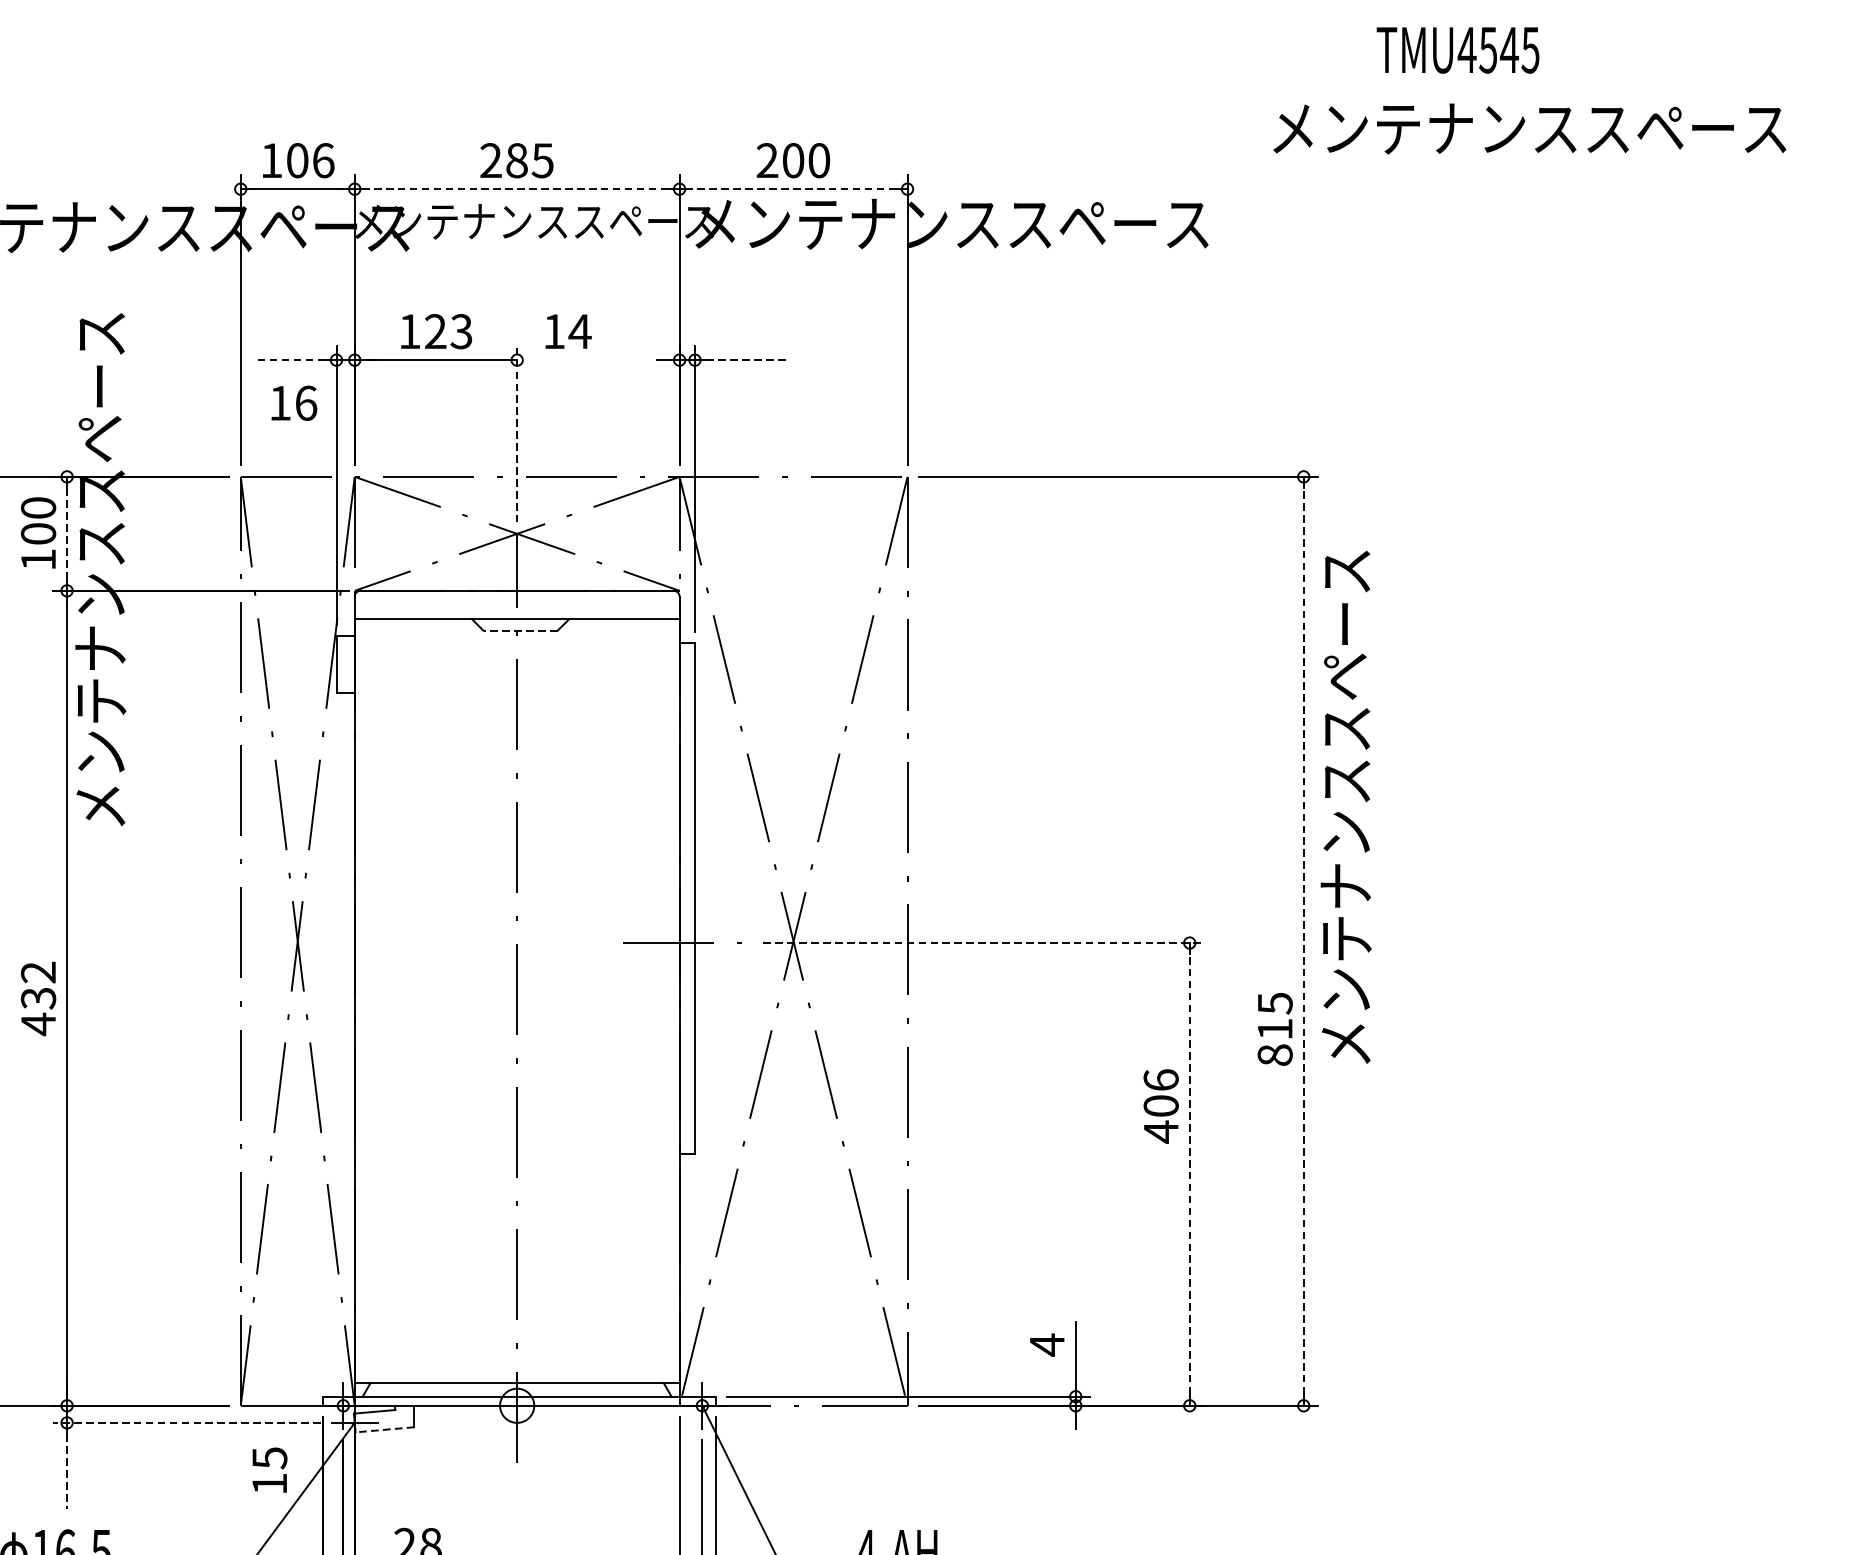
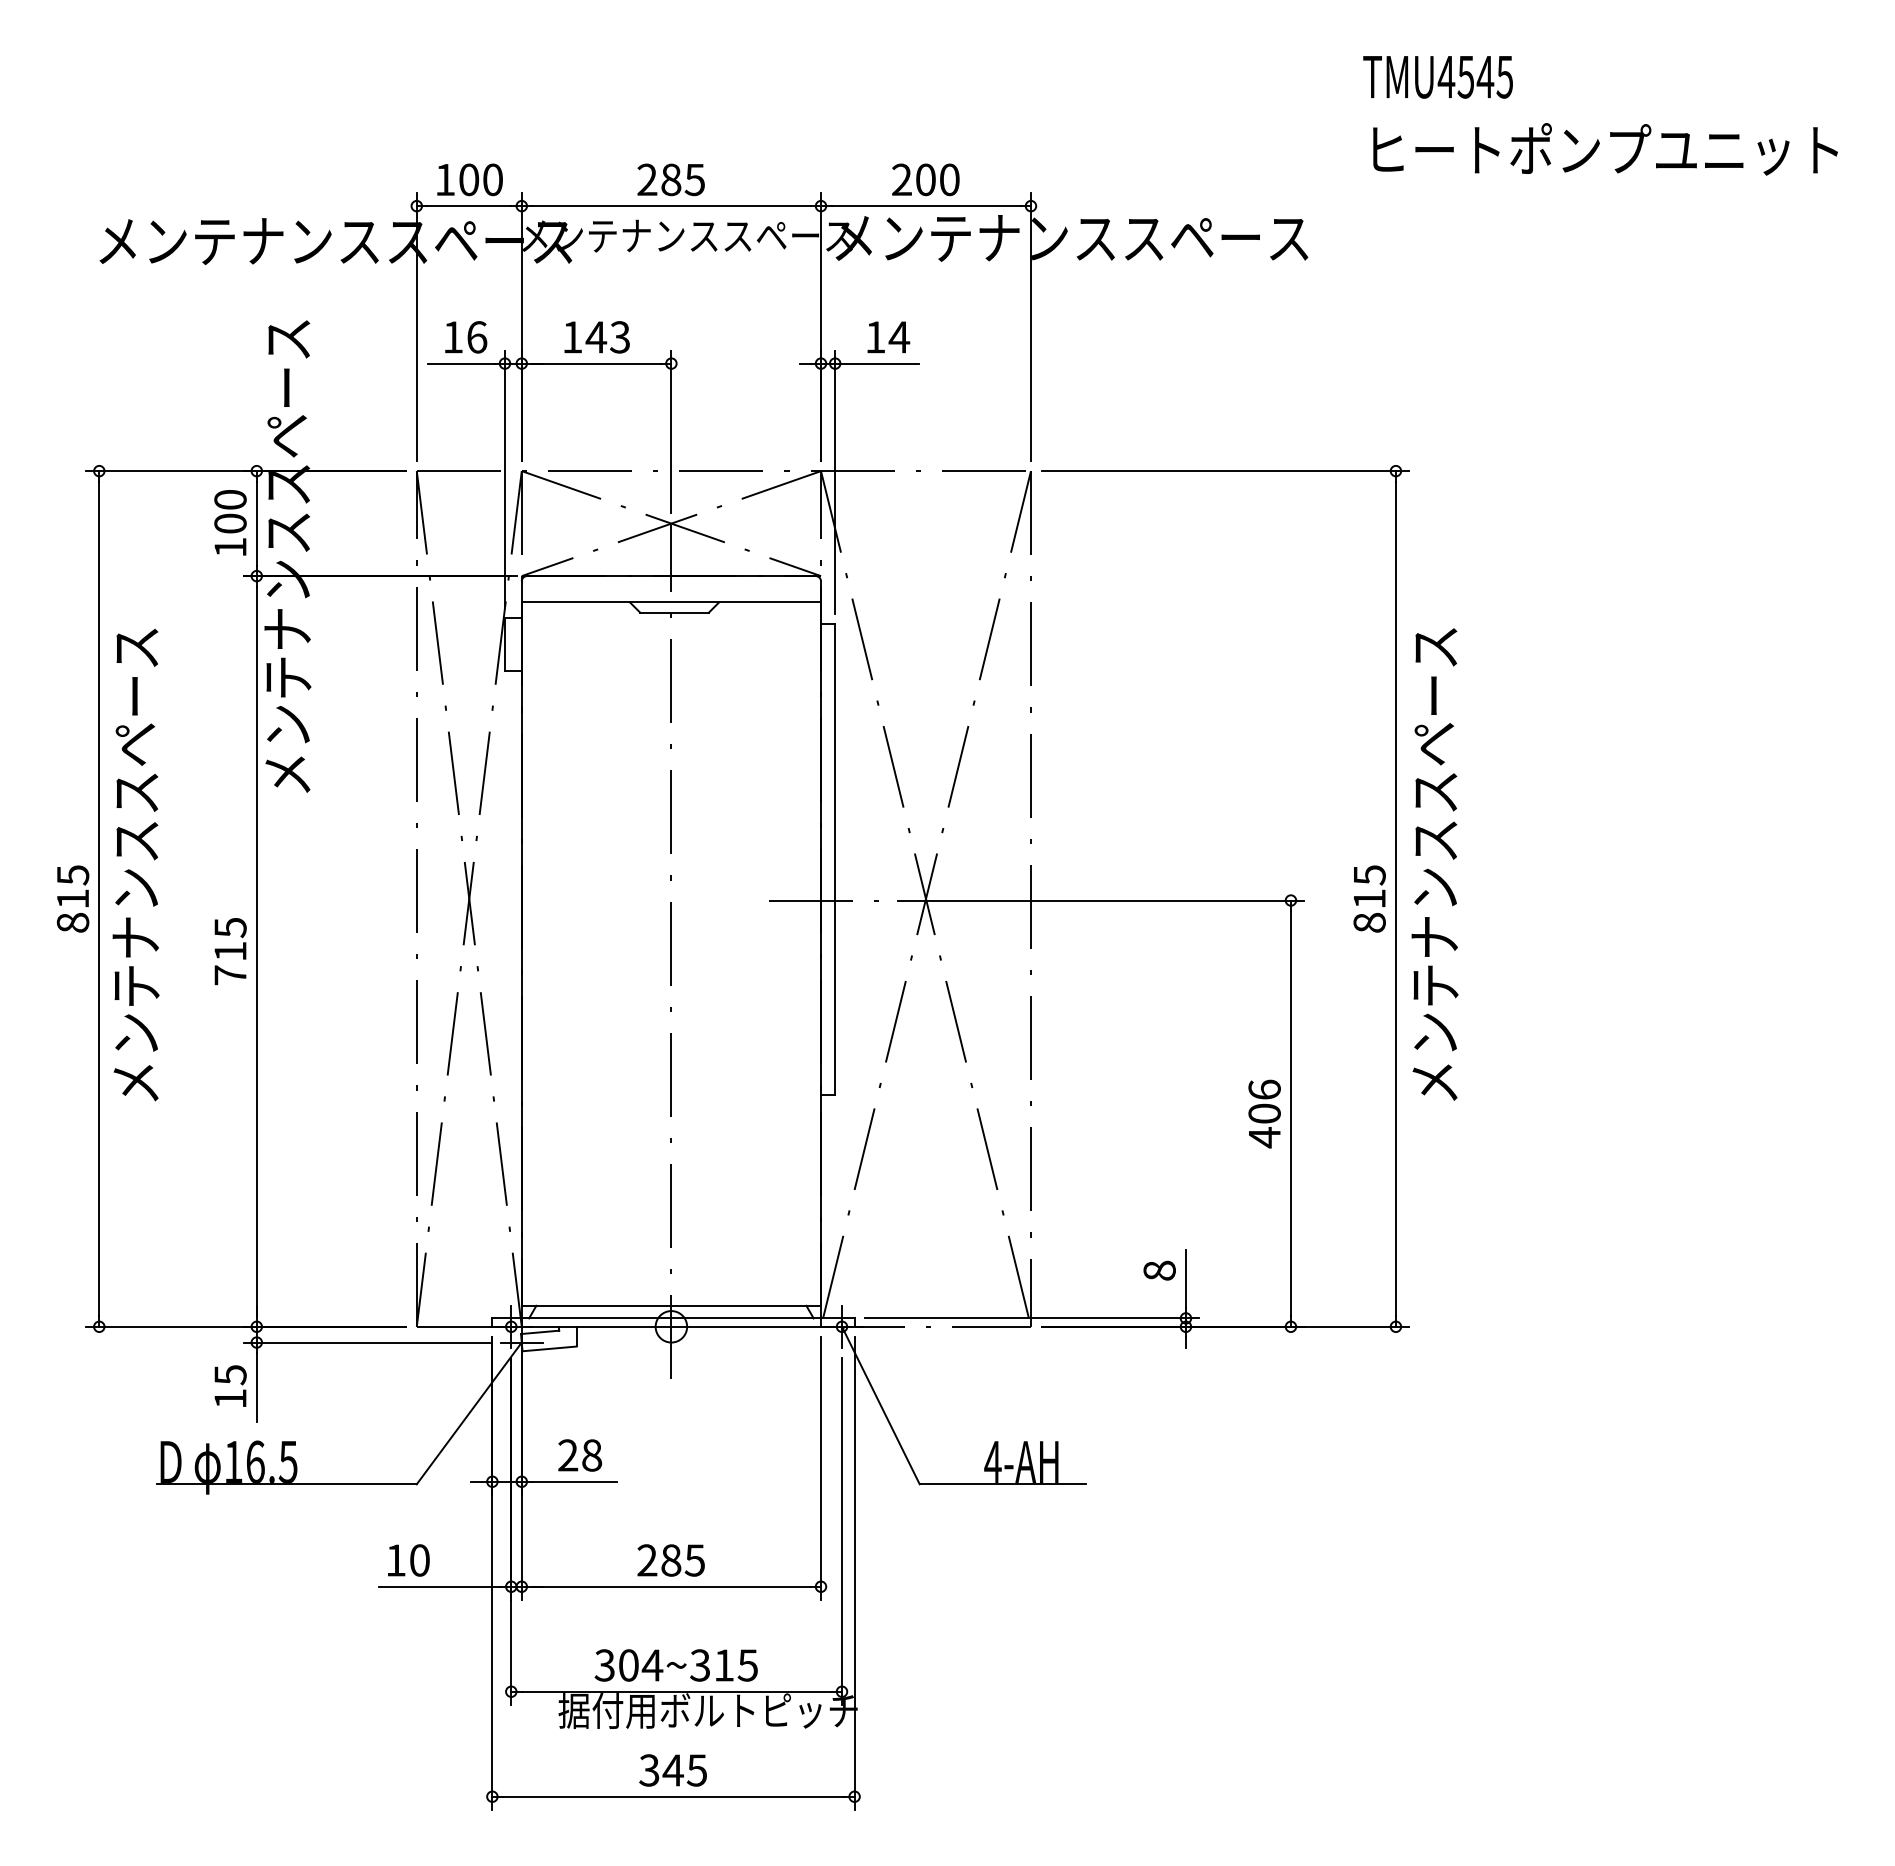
text: (1457, 50) -> (1437, 77), moved
text: (1530, 127) -> (1604, 149), メンテナンススペース -> ヒートポンプユニット
text: (324, 160) -> (493, 179), 106 -> 100
line: (516, 189) -> (670, 206), dashed -> solid
line: (793, 189) -> (925, 206), dashed -> solid
text: (435, 331) -> (596, 337), 123 -> 143
text: (568, 331) -> (888, 337), moved
line: (288, 360) -> (460, 363), dashed -> solid
line: (746, 360) -> (882, 363), dashed -> solid
text: (294, 403) -> (466, 337), moved
line: (517, 433) -> (671, 431), dashed -> solid
line: (66, 533) -> (256, 523), dashed -> solid
line: (520, 630) -> (674, 612), dashed -> solid
text: (1345, 807) -> (1434, 864), moved
line: (1303, 940) -> (1395, 898), dashed -> solid
line: (984, 942) -> (1101, 900), dashed -> solid
text: (38, 998) -> (230, 951), 432 -> 715
text: (1275, 1028) -> (1369, 898), moved
text: (1161, 1105) -> (1264, 1113), moved
line: (1189, 1174) -> (1290, 1113), dashed -> solid
text: (1047, 1344) -> (1159, 1270), 4 -> 8
line: (186, 1422) -> (366, 1342), dashed -> solid
line: (384, 1429) -> (549, 1348), dashed -> solid
text: (269, 1469) -> (230, 1385), moved
line: (66, 1471) -> (256, 1387), dashed -> solid

